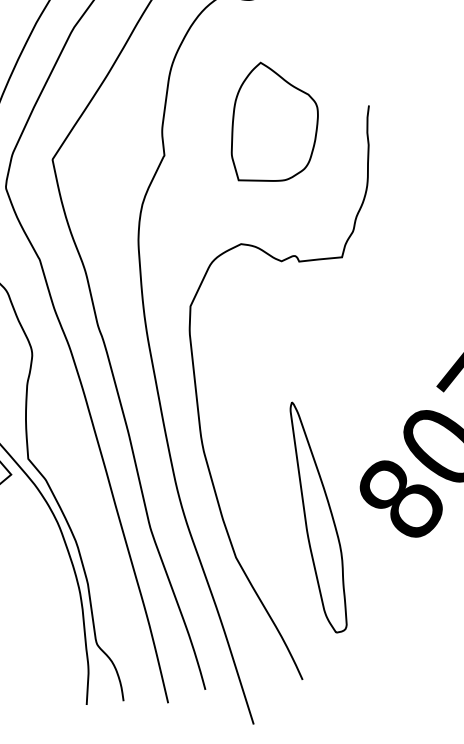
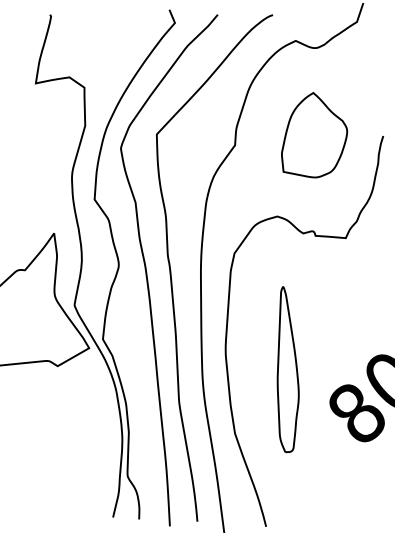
part: (318, 516) -> (287, 369), moved

